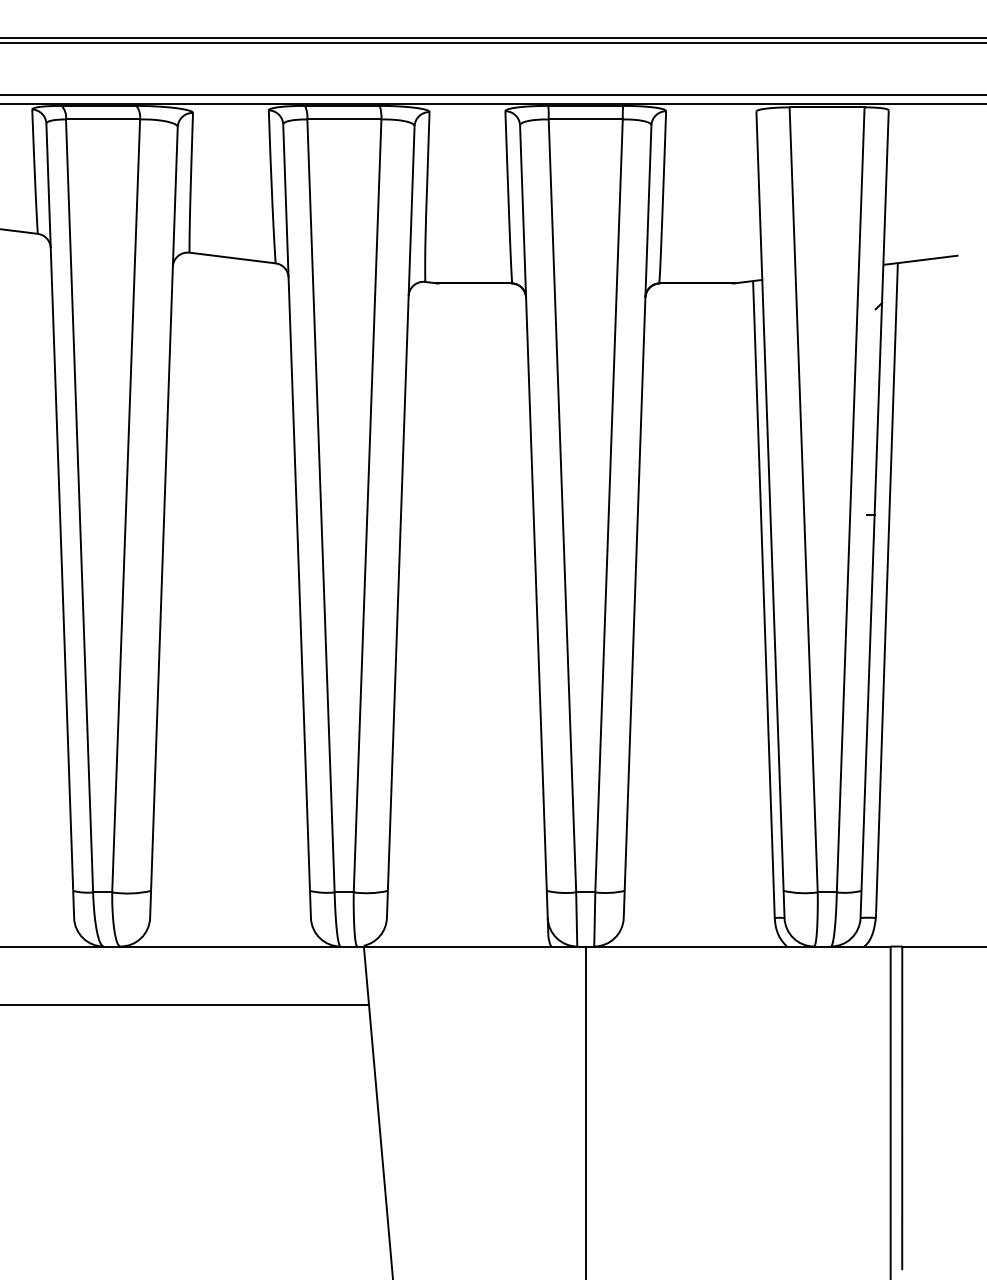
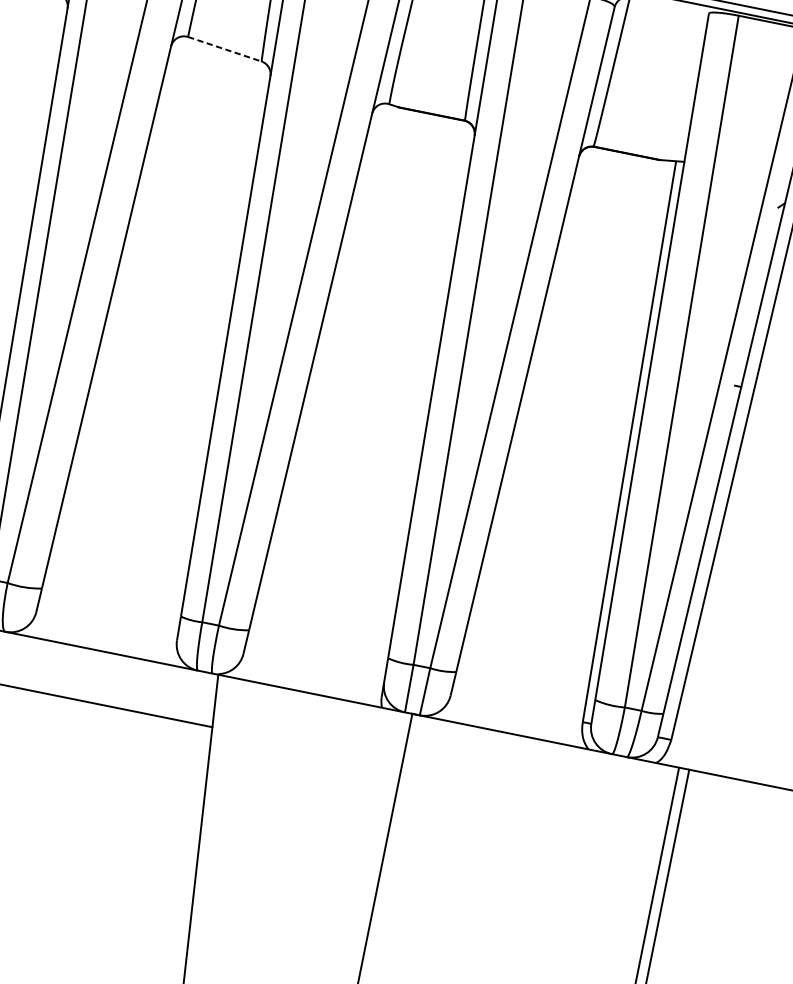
line: (233, 258) -> (225, 49), solid -> dashed

